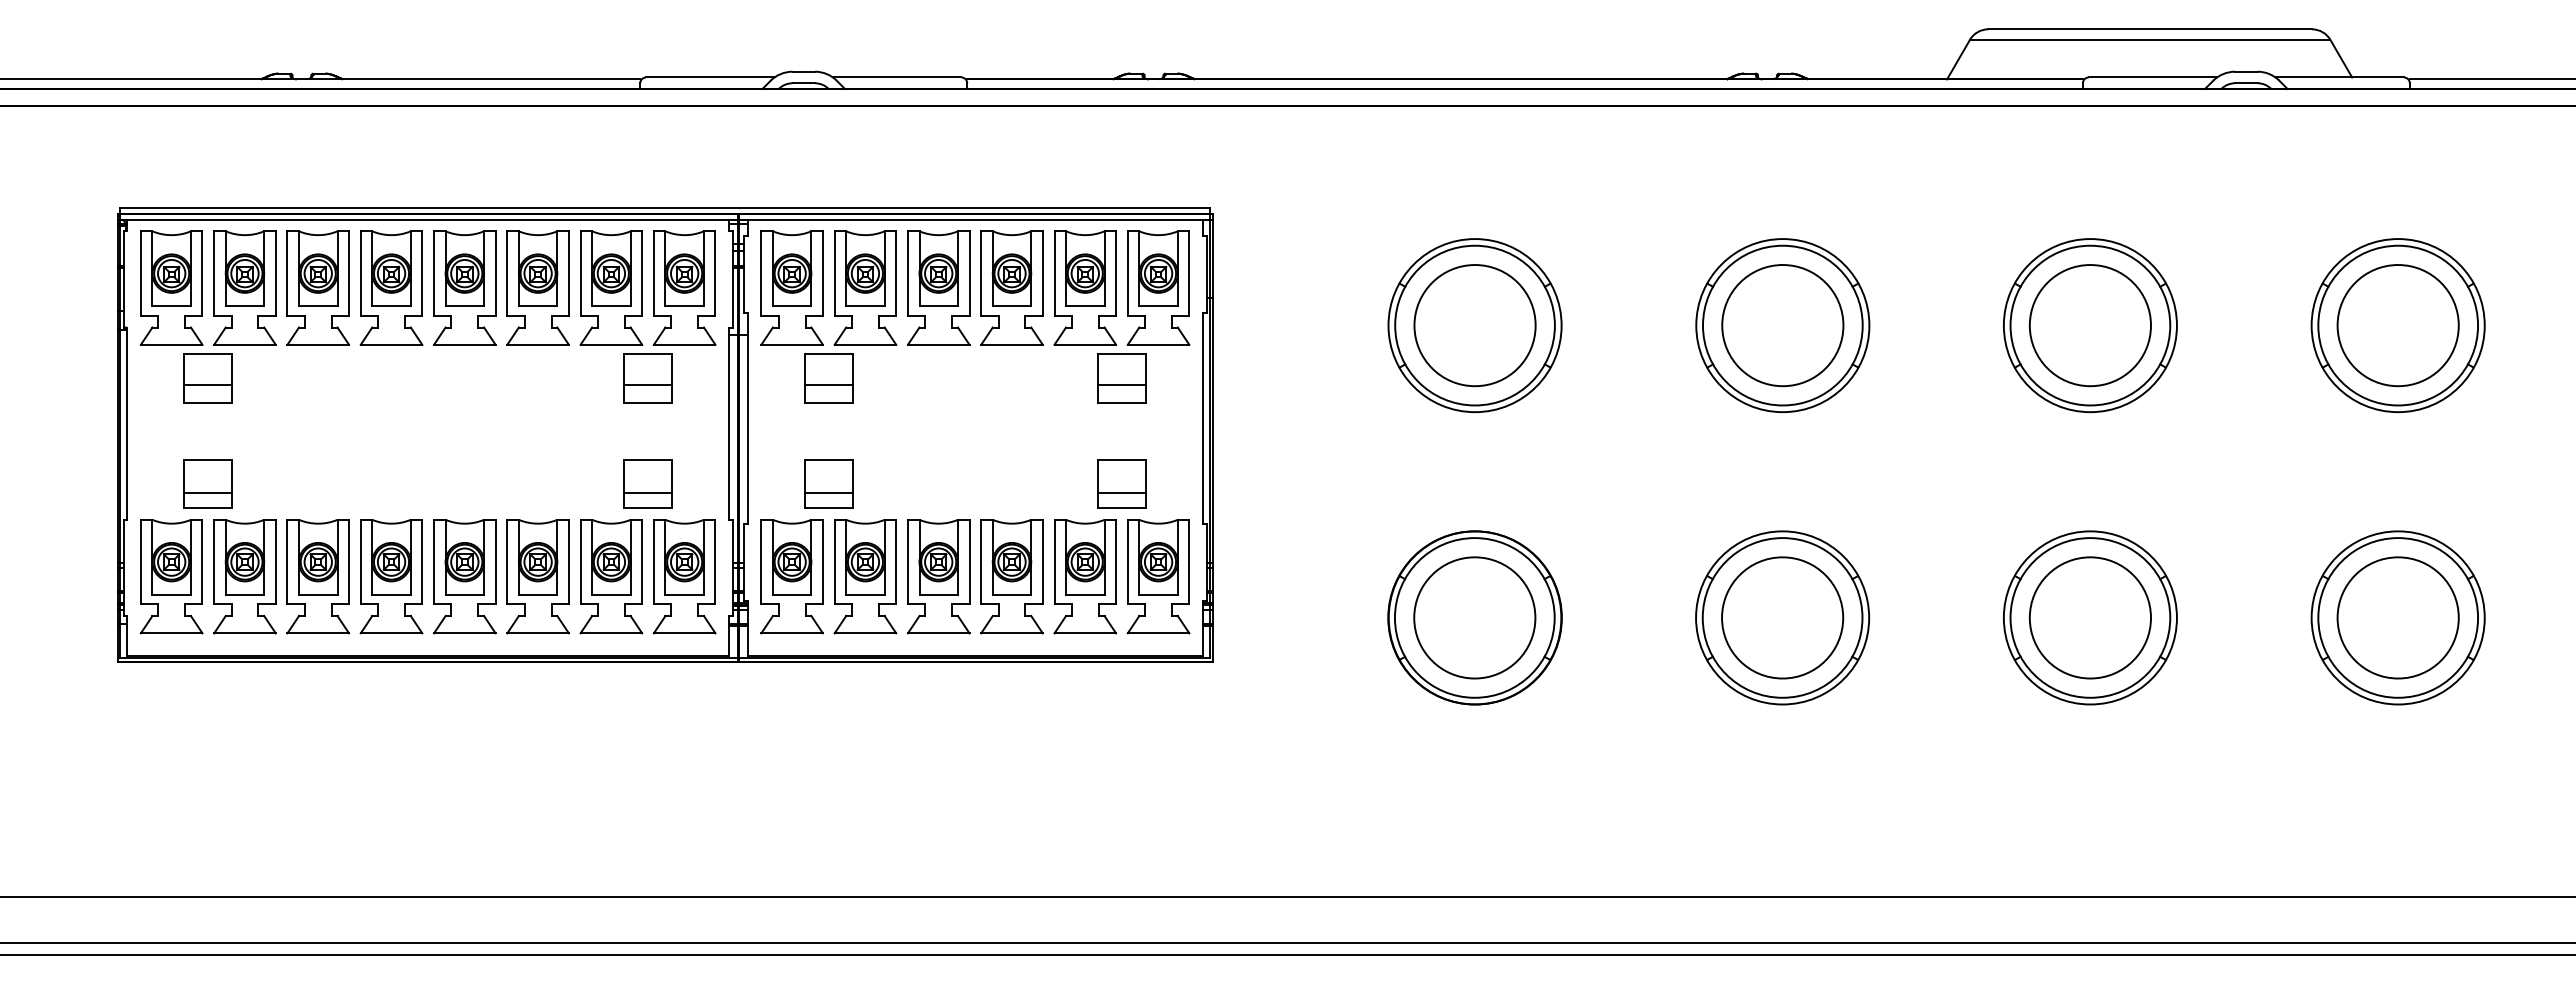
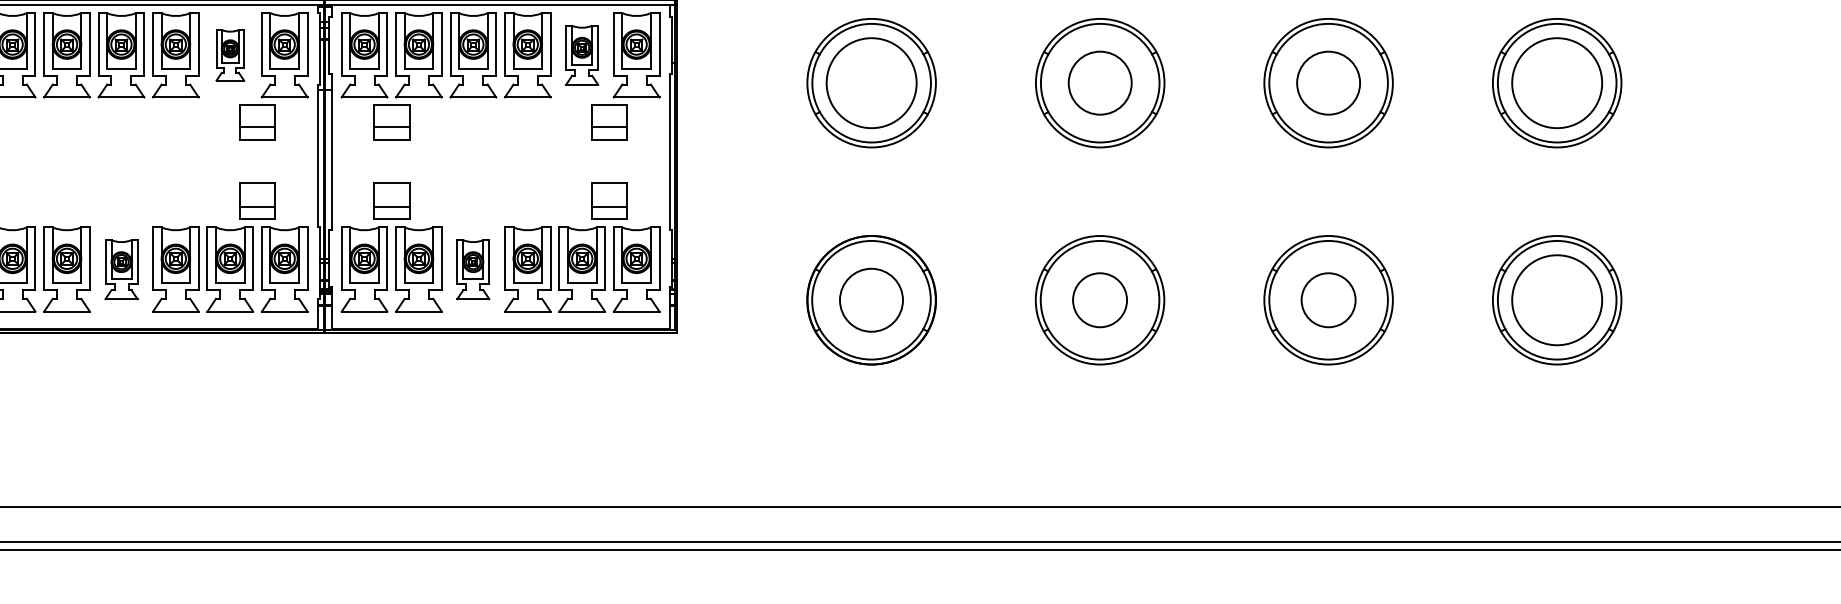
part: (611, 287) -> (230, 54), size x0.6
part: (1084, 287) -> (581, 54), size x0.7
circle: (1782, 325) -> (1099, 83), size x0.7
circle: (2089, 325) -> (1327, 83), size x0.7
part: (464, 576) -> (121, 269), size x0.7
part: (938, 576) -> (473, 269), size x0.7
circle: (1474, 617) -> (871, 299), size x0.7
circle: (1782, 617) -> (1099, 299), size x0.6
circle: (2089, 617) -> (1327, 299), size x0.6

